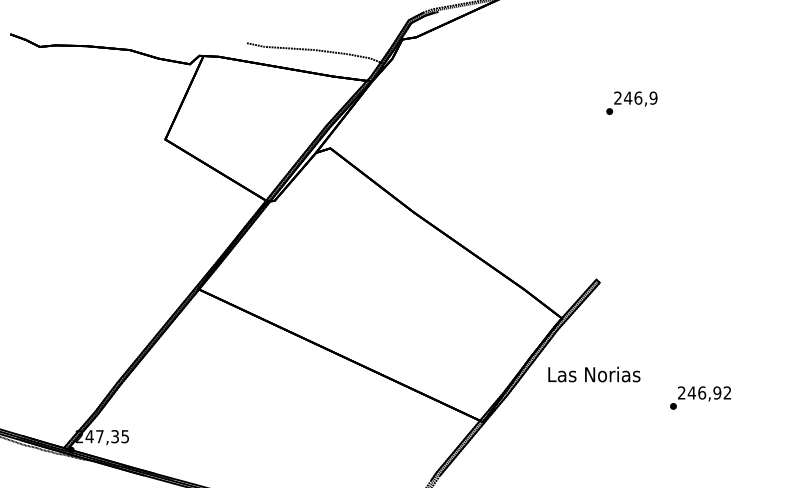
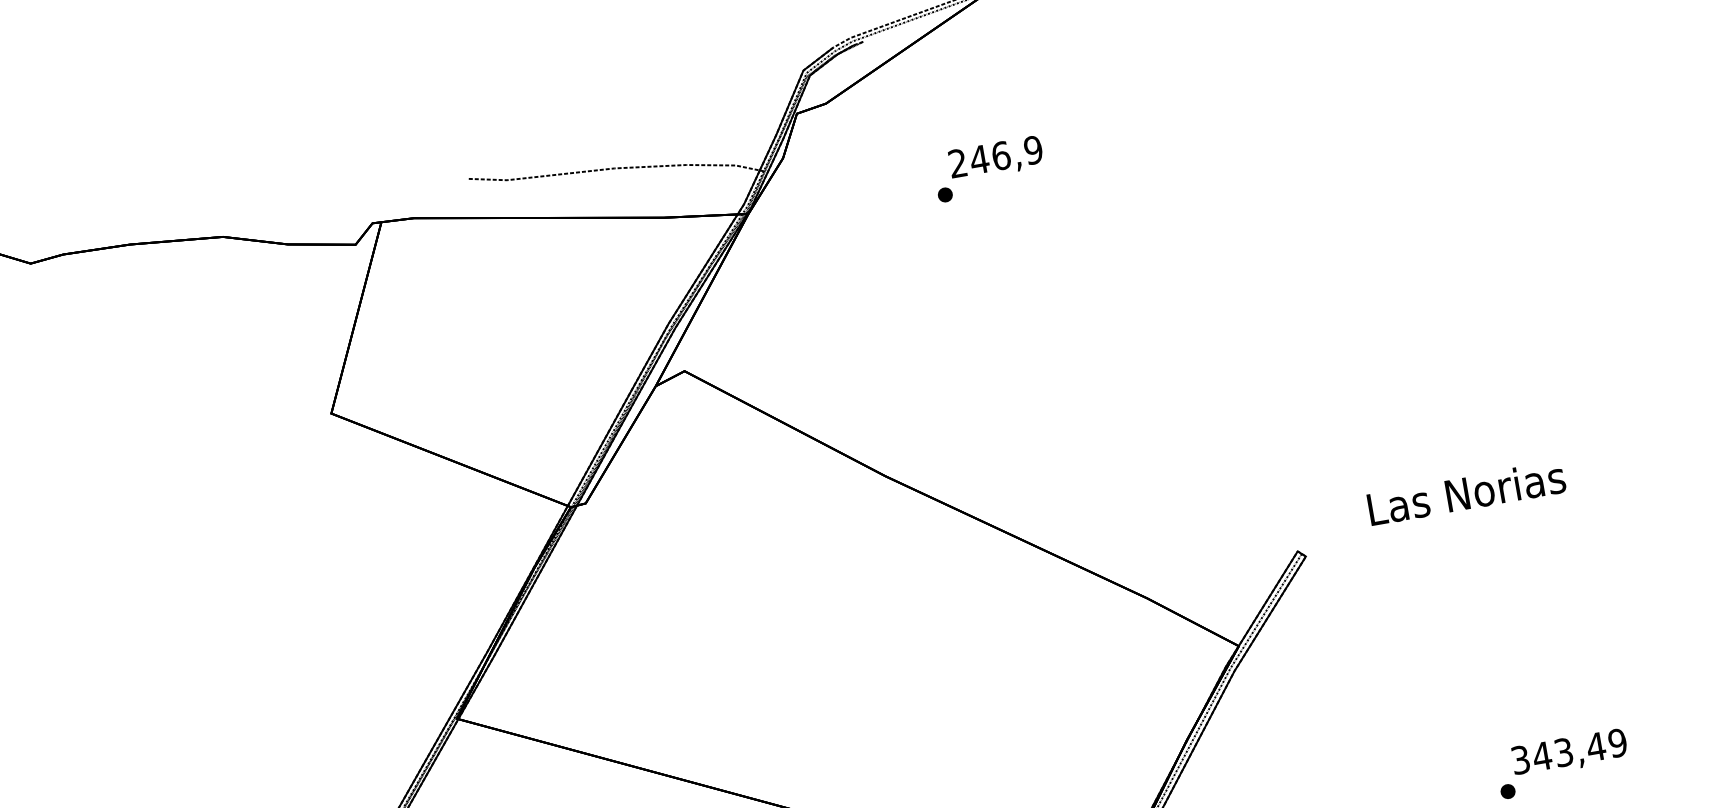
text: (631, 102) -> (988, 167), moved
text: (594, 374) -> (1466, 492), moved
text: (704, 392) -> (1568, 750), 246,92 -> 343,49

